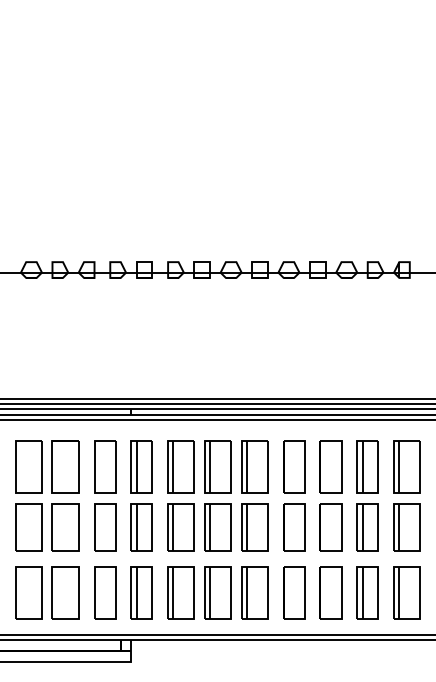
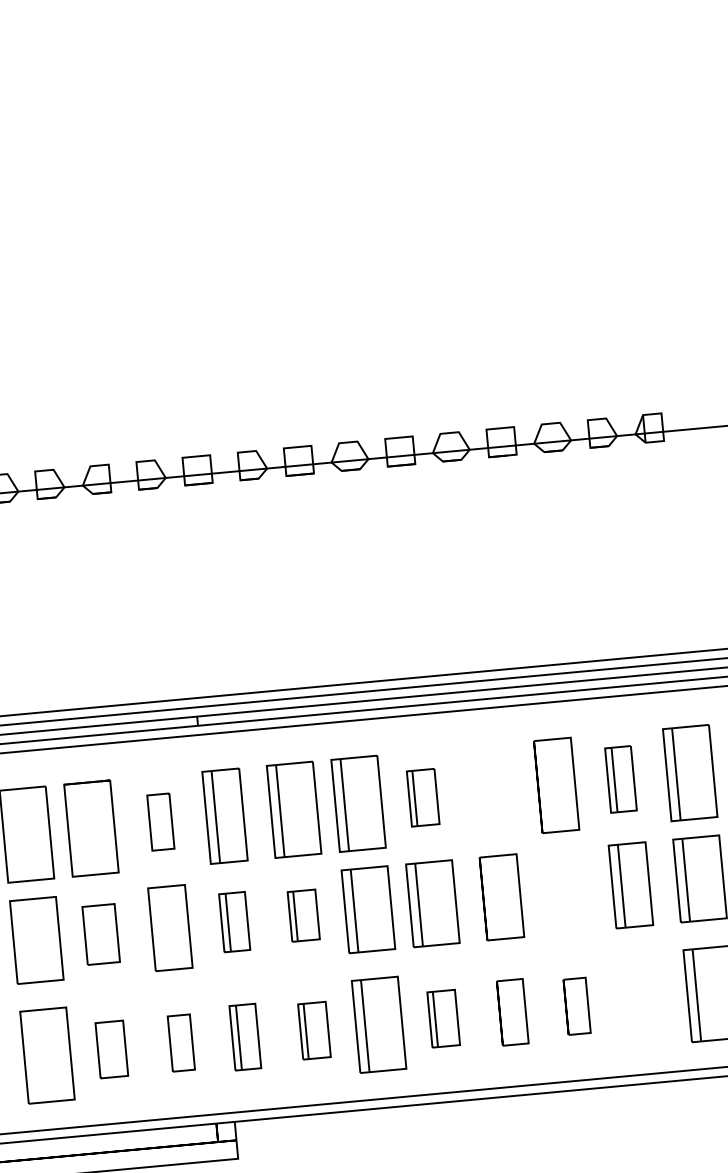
part: (105, 466) -> (161, 821), size x0.6
part: (254, 466) -> (422, 796), size x0.6
part: (294, 466) -> (492, 790), removed
part: (367, 466) -> (620, 778), size x0.7
part: (65, 527) -> (101, 934), size x0.7
part: (141, 527) -> (234, 922), size x0.7
part: (180, 527) -> (302, 915), size x0.6
part: (330, 527) -> (565, 891), removed
part: (65, 592) -> (111, 1048), size x0.6
part: (105, 592) -> (181, 1041), size x0.6
part: (141, 592) -> (244, 1036), size x0.7
part: (180, 592) -> (313, 1029), size x0.6
part: (254, 592) -> (442, 1017), size x0.6
part: (294, 592) -> (513, 1011), size x0.7
part: (330, 592) -> (576, 1005), size x0.6
part: (367, 592) -> (641, 999), removed

